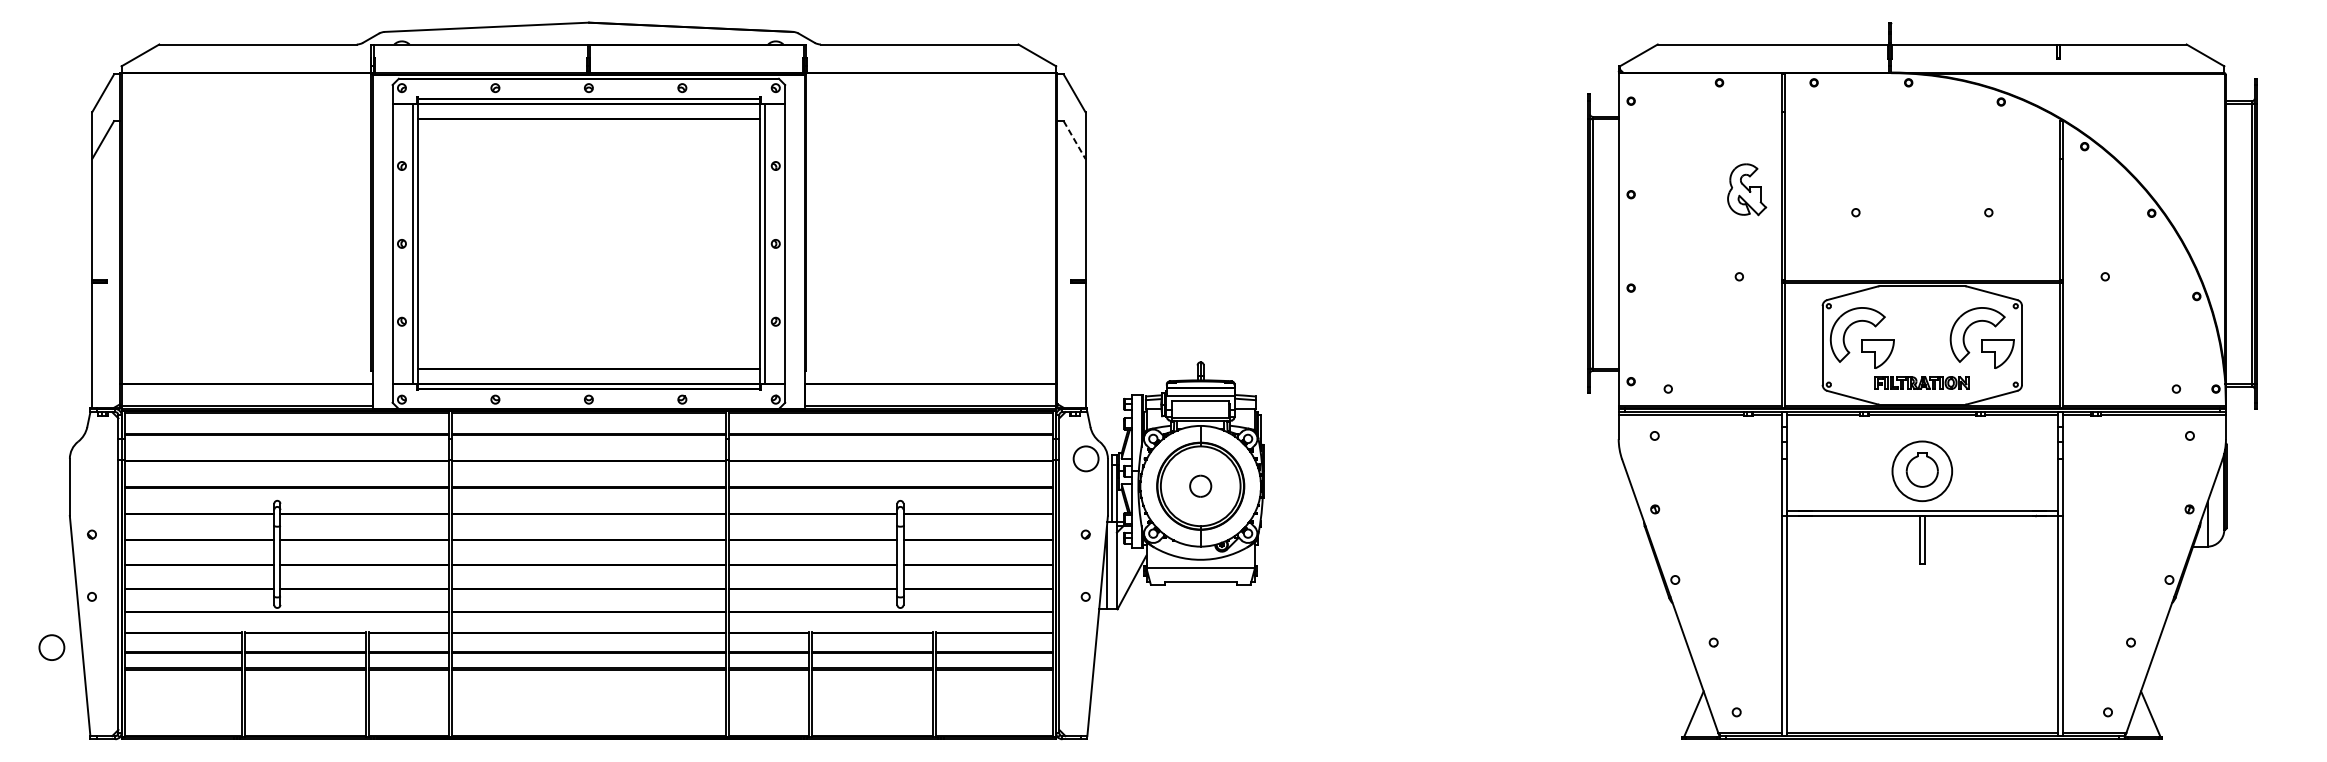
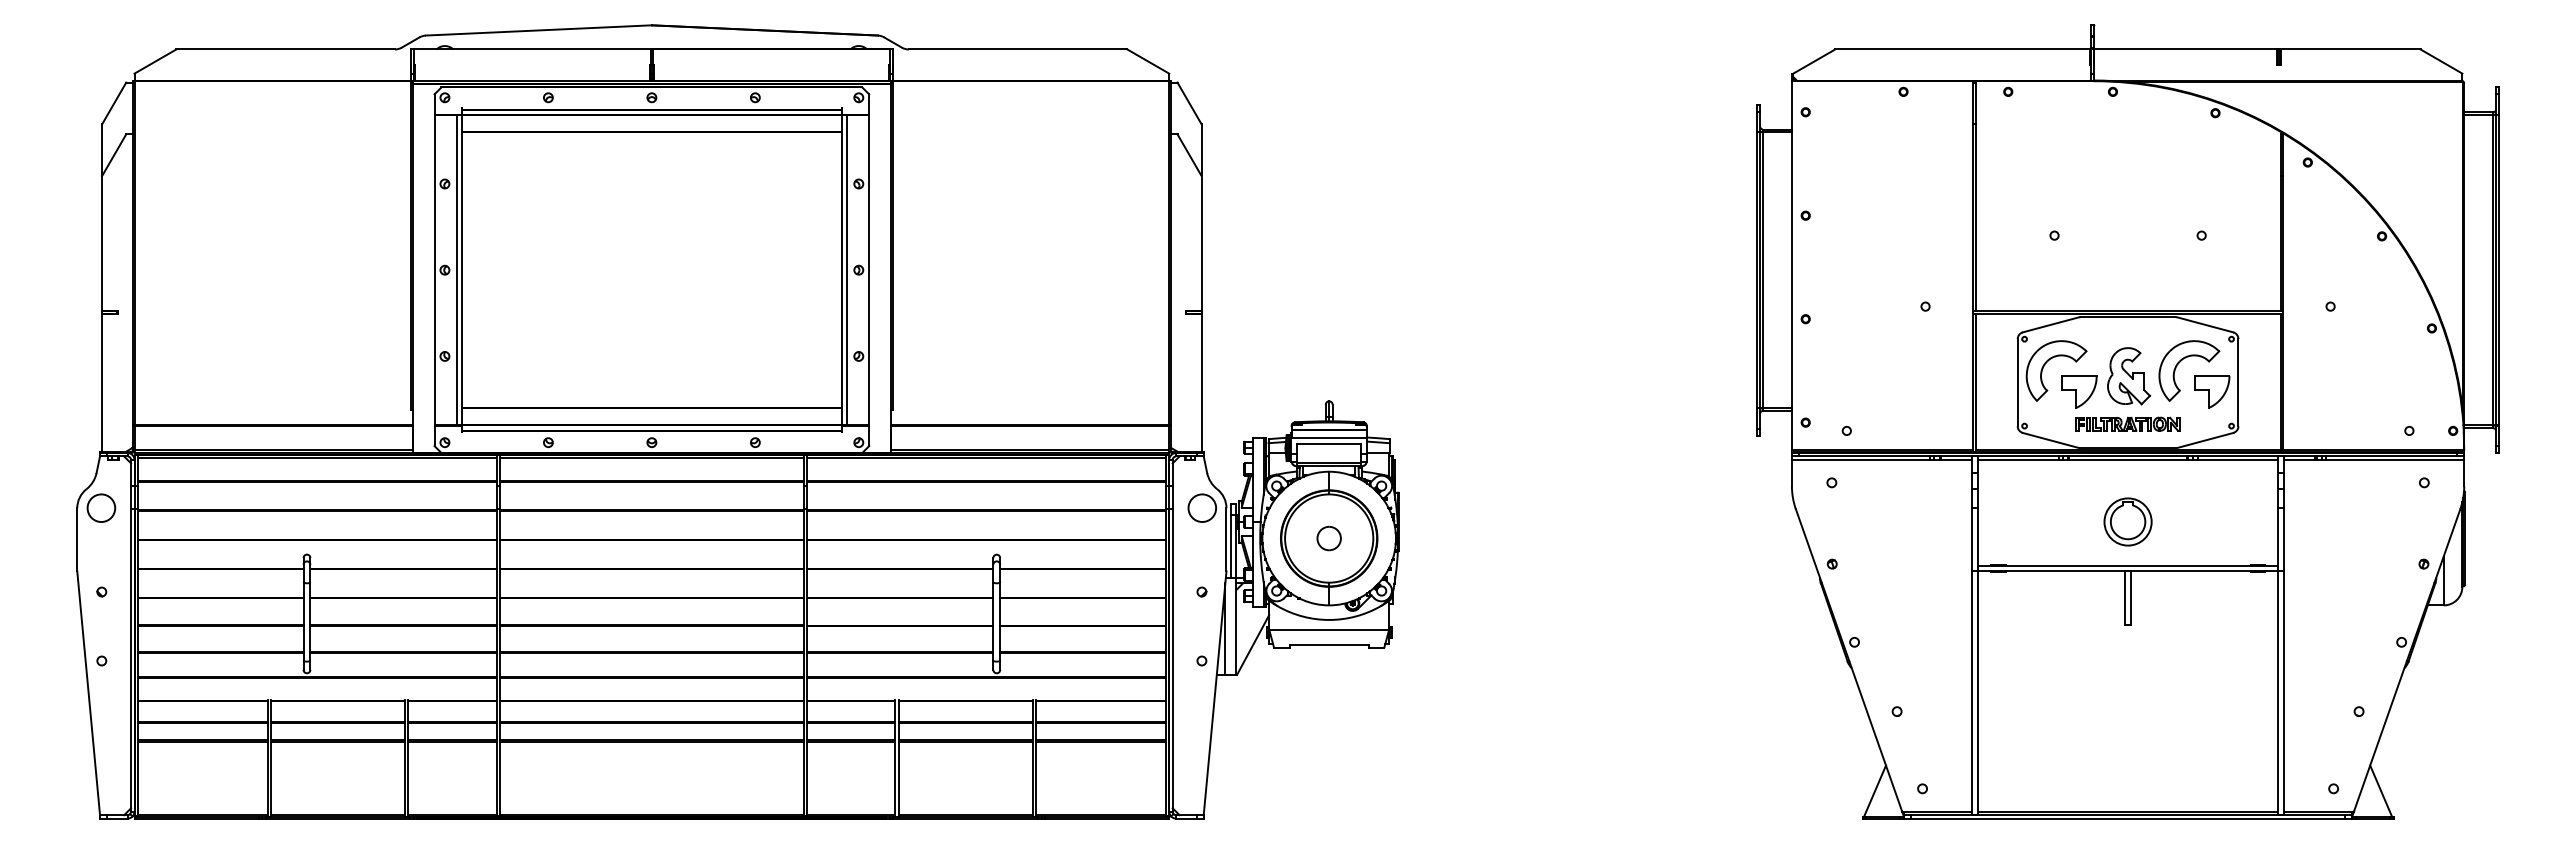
line: (1074, 140) -> (1189, 155), dashed -> solid
part: (1747, 189) -> (2129, 376), moved
circle: (1921, 470) -> (2127, 521), size x0.71
circle: (51, 647) -> (101, 507), moved

